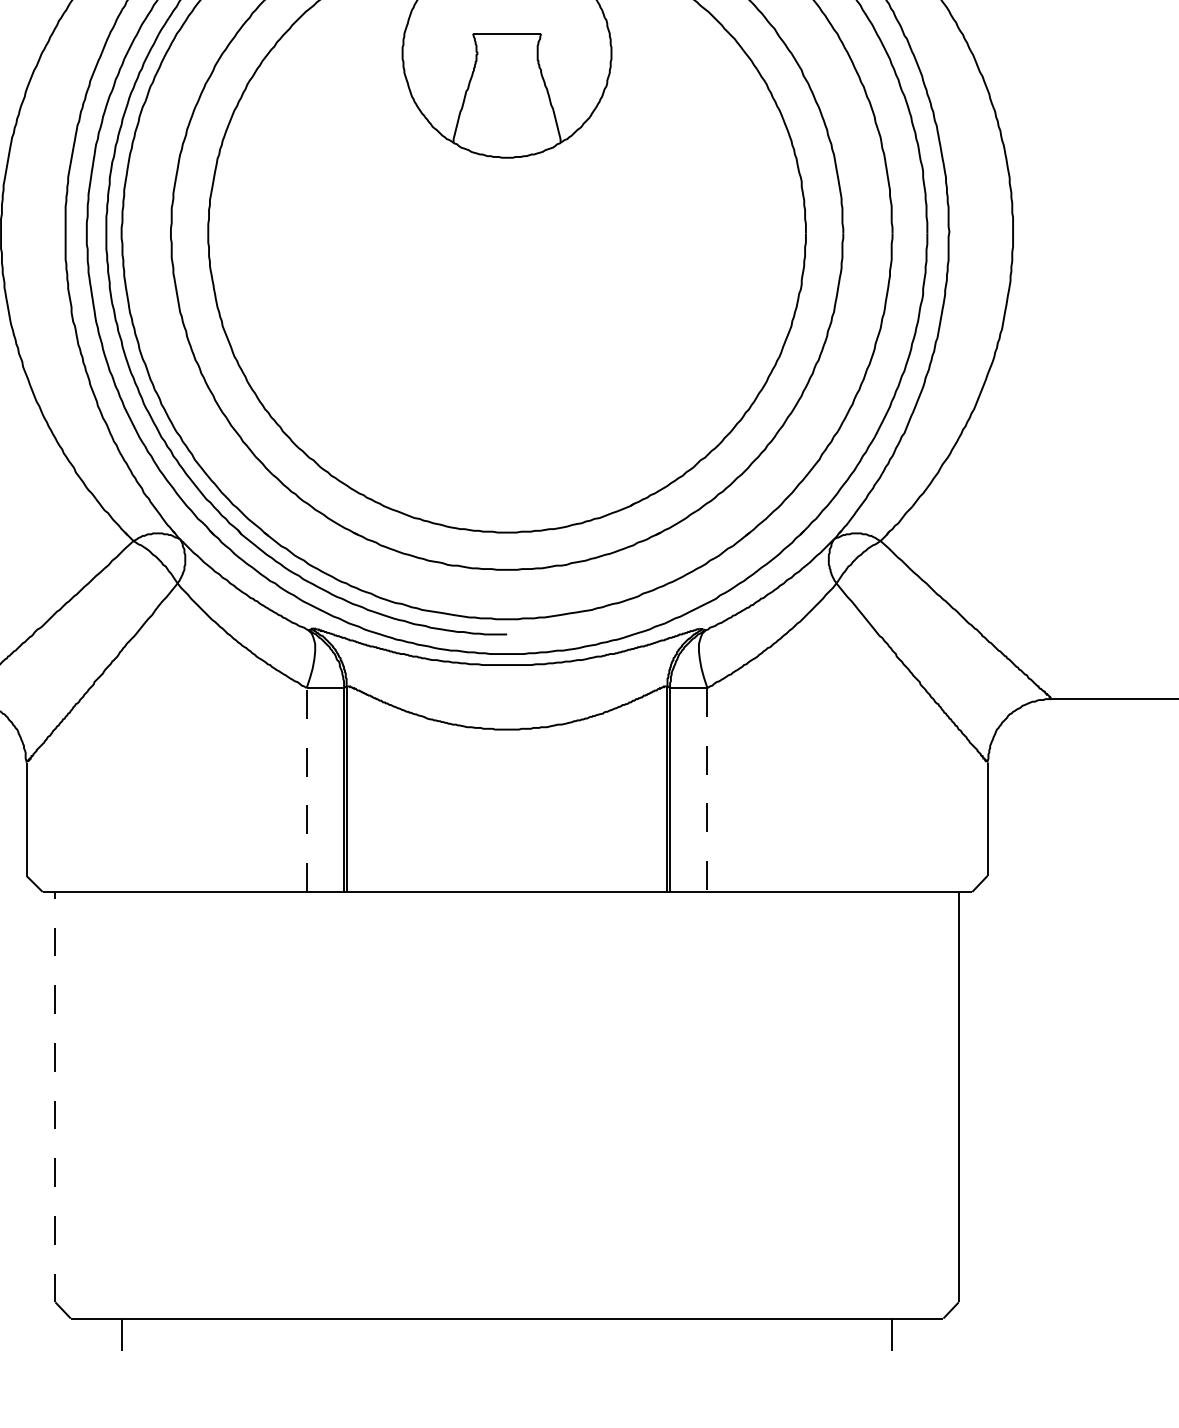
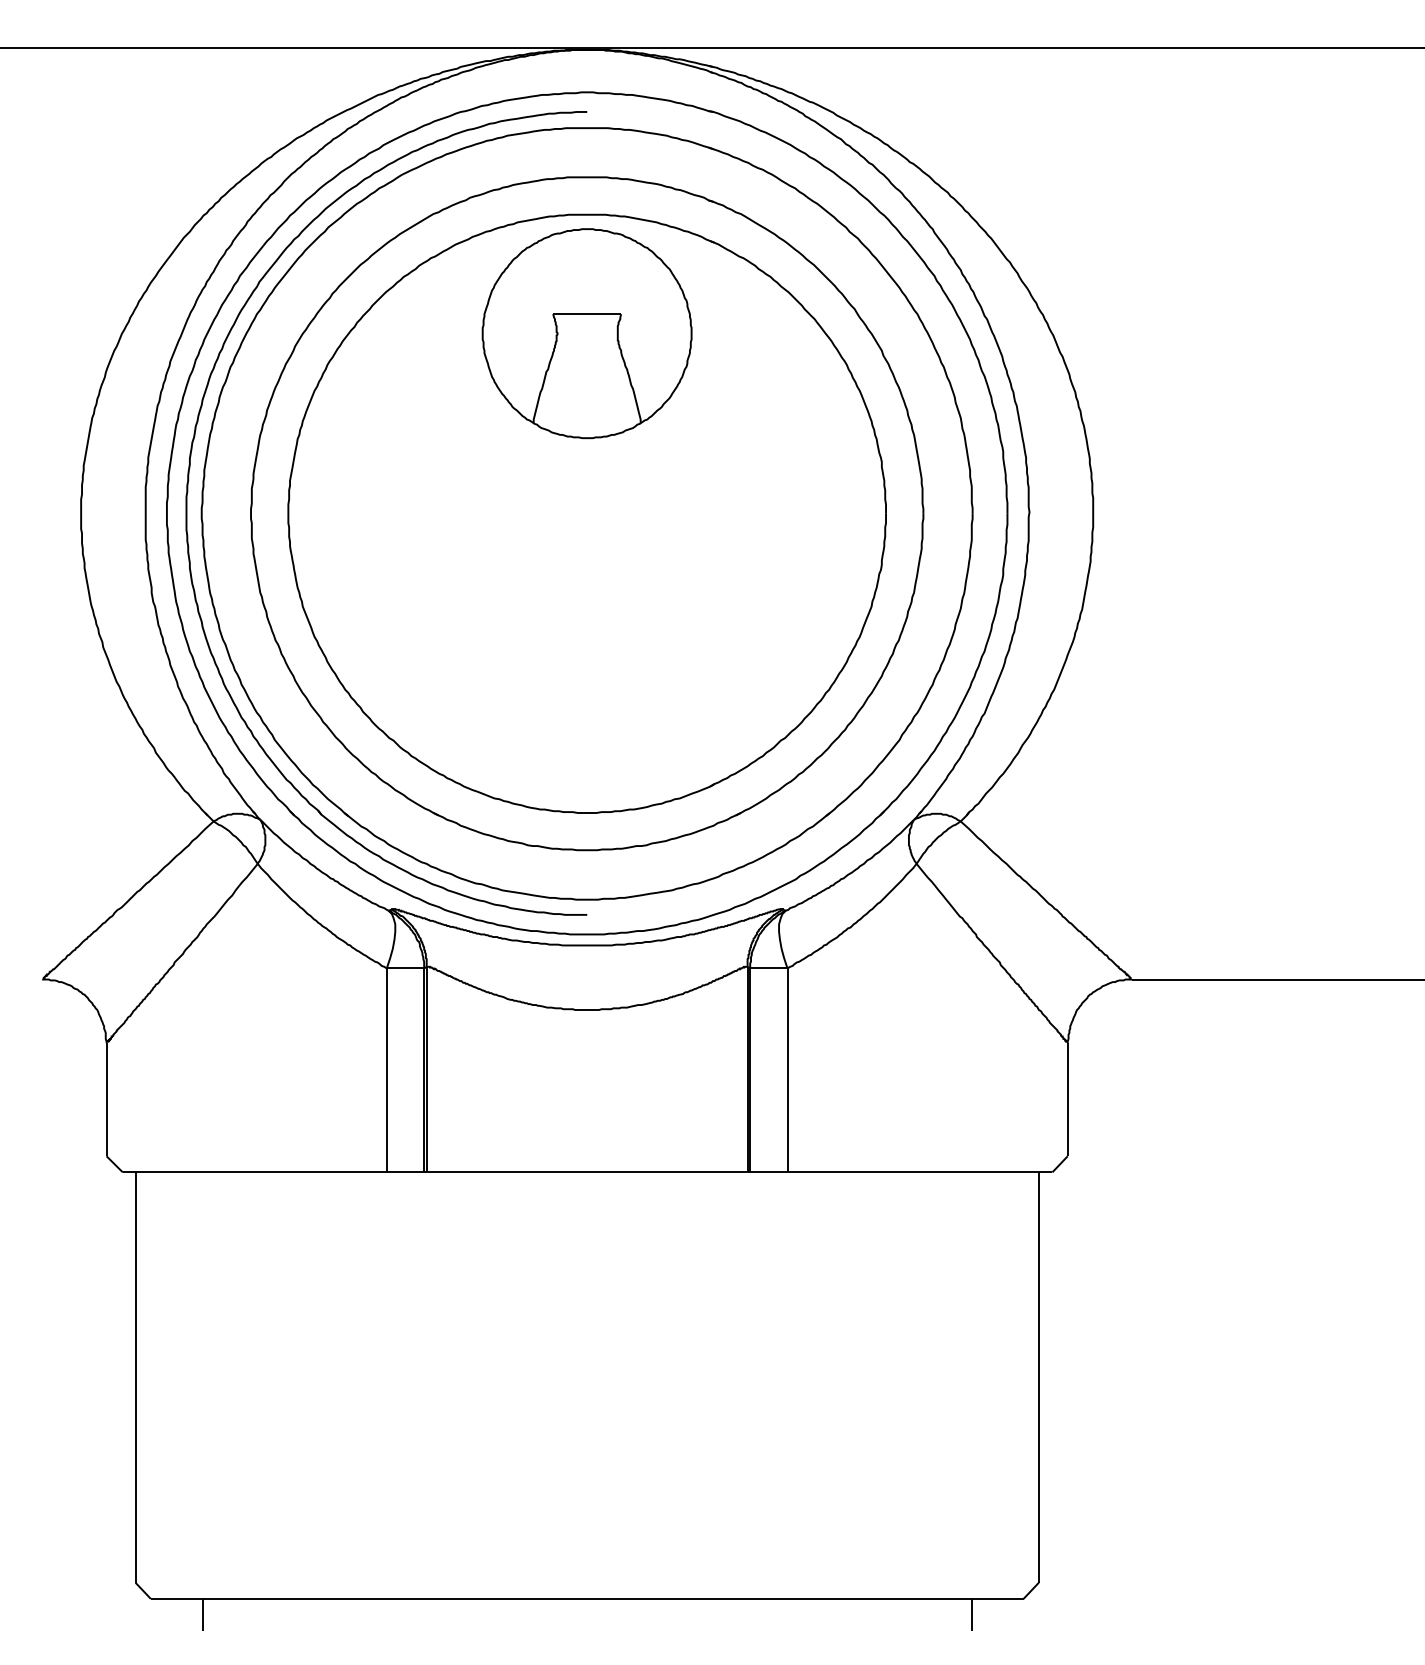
line: (306, 790) -> (386, 1070), dashed -> solid
line: (707, 790) -> (787, 1070), dashed -> solid
line: (55, 1097) -> (135, 1377), dashed -> solid

